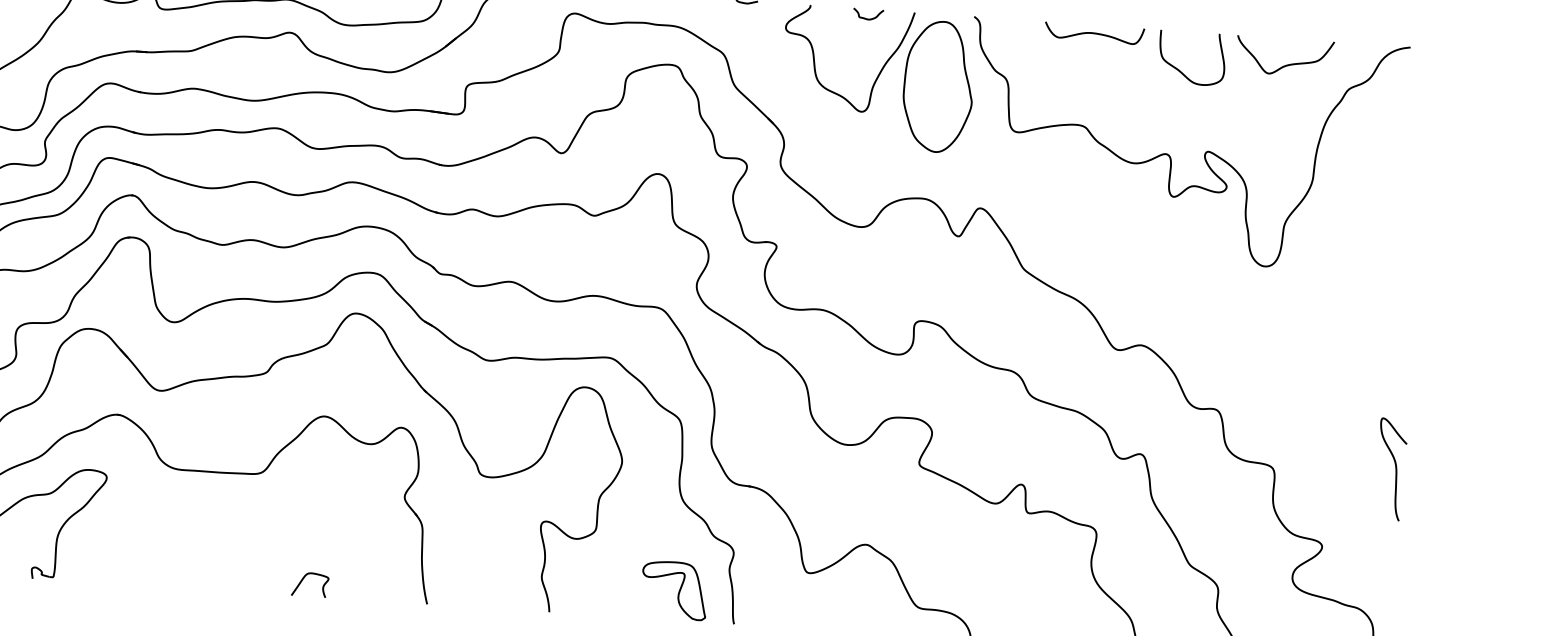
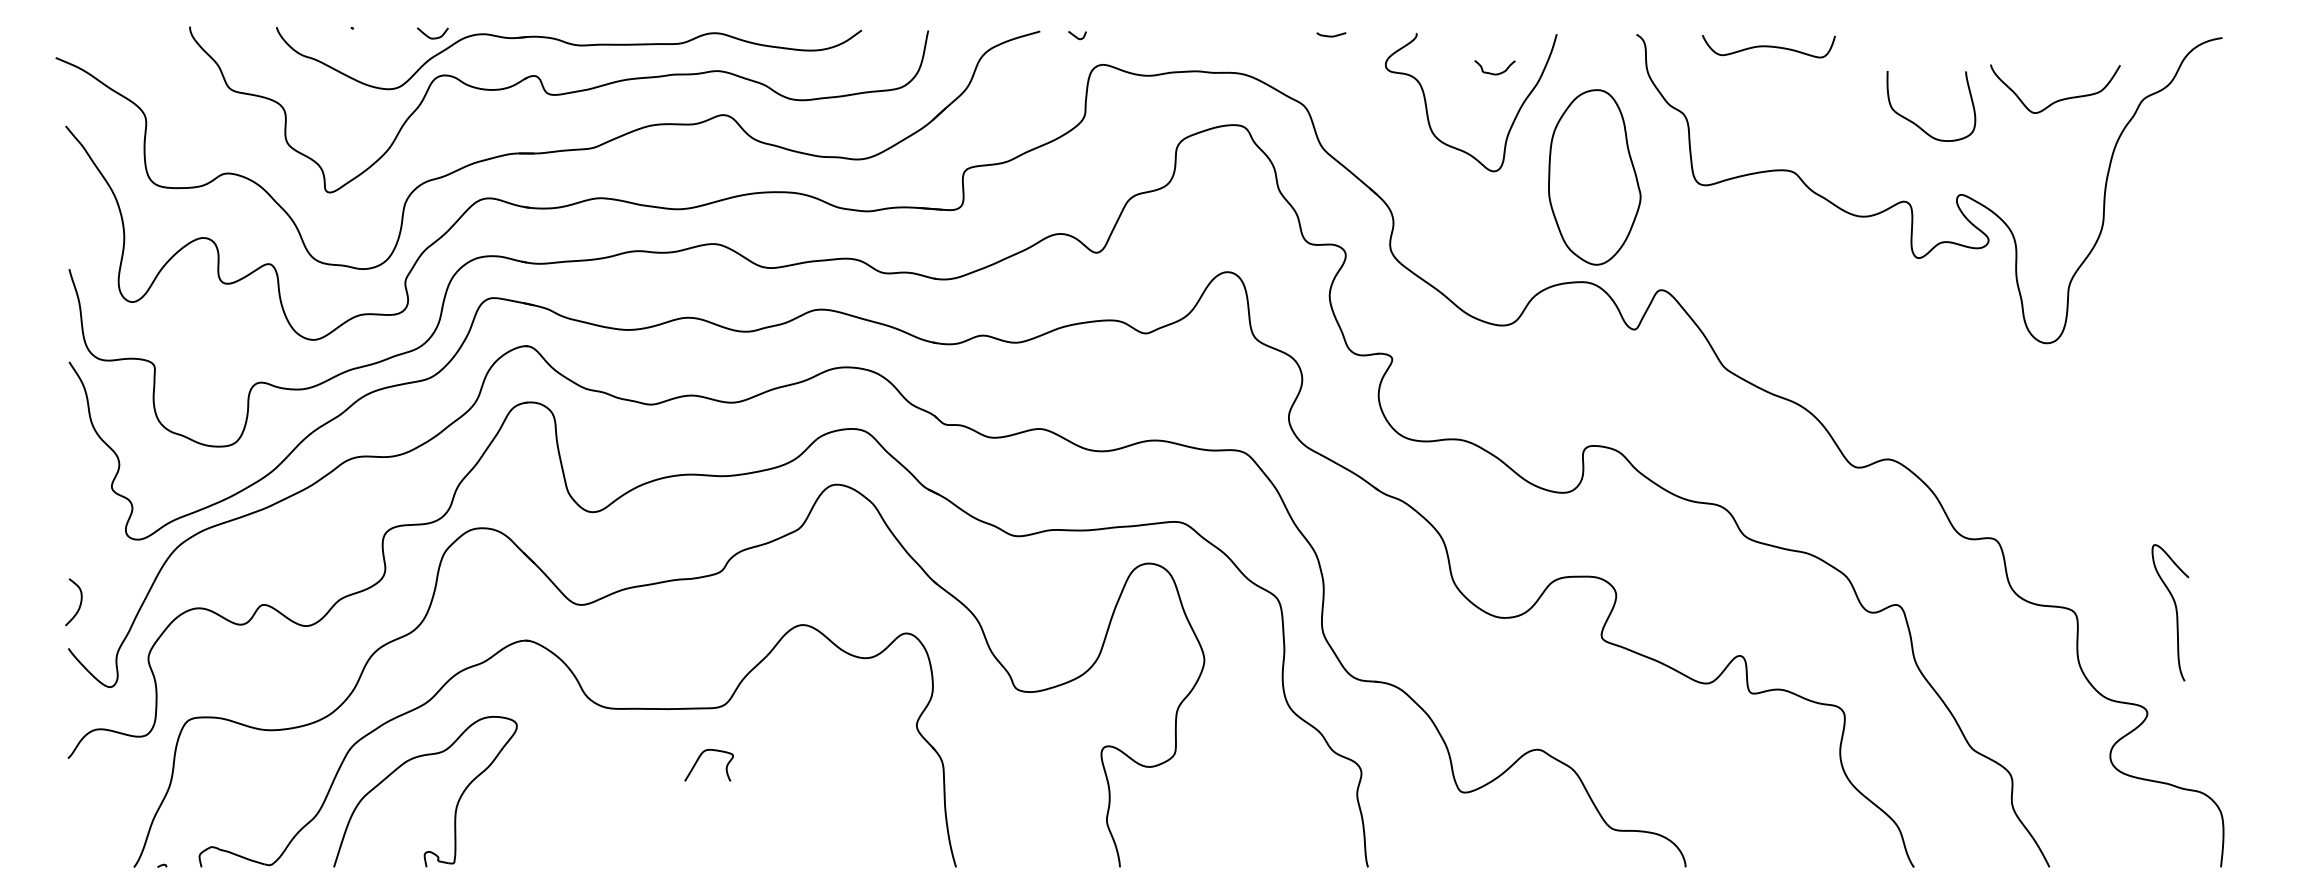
curve: (865, 17) -> (1491, 72), moved
curve: (1094, 33) -> (1768, 46), moved
curve: (1287, 64) -> (2059, 99), moved
curve: (1180, 70) -> (1916, 123), moved
part: (938, 86) -> (1594, 177), moved
curve: (1395, 468) -> (2175, 611), moved
curve: (302, 580) -> (698, 760), moved
part: (678, 590) -> (1291, 827), removed

